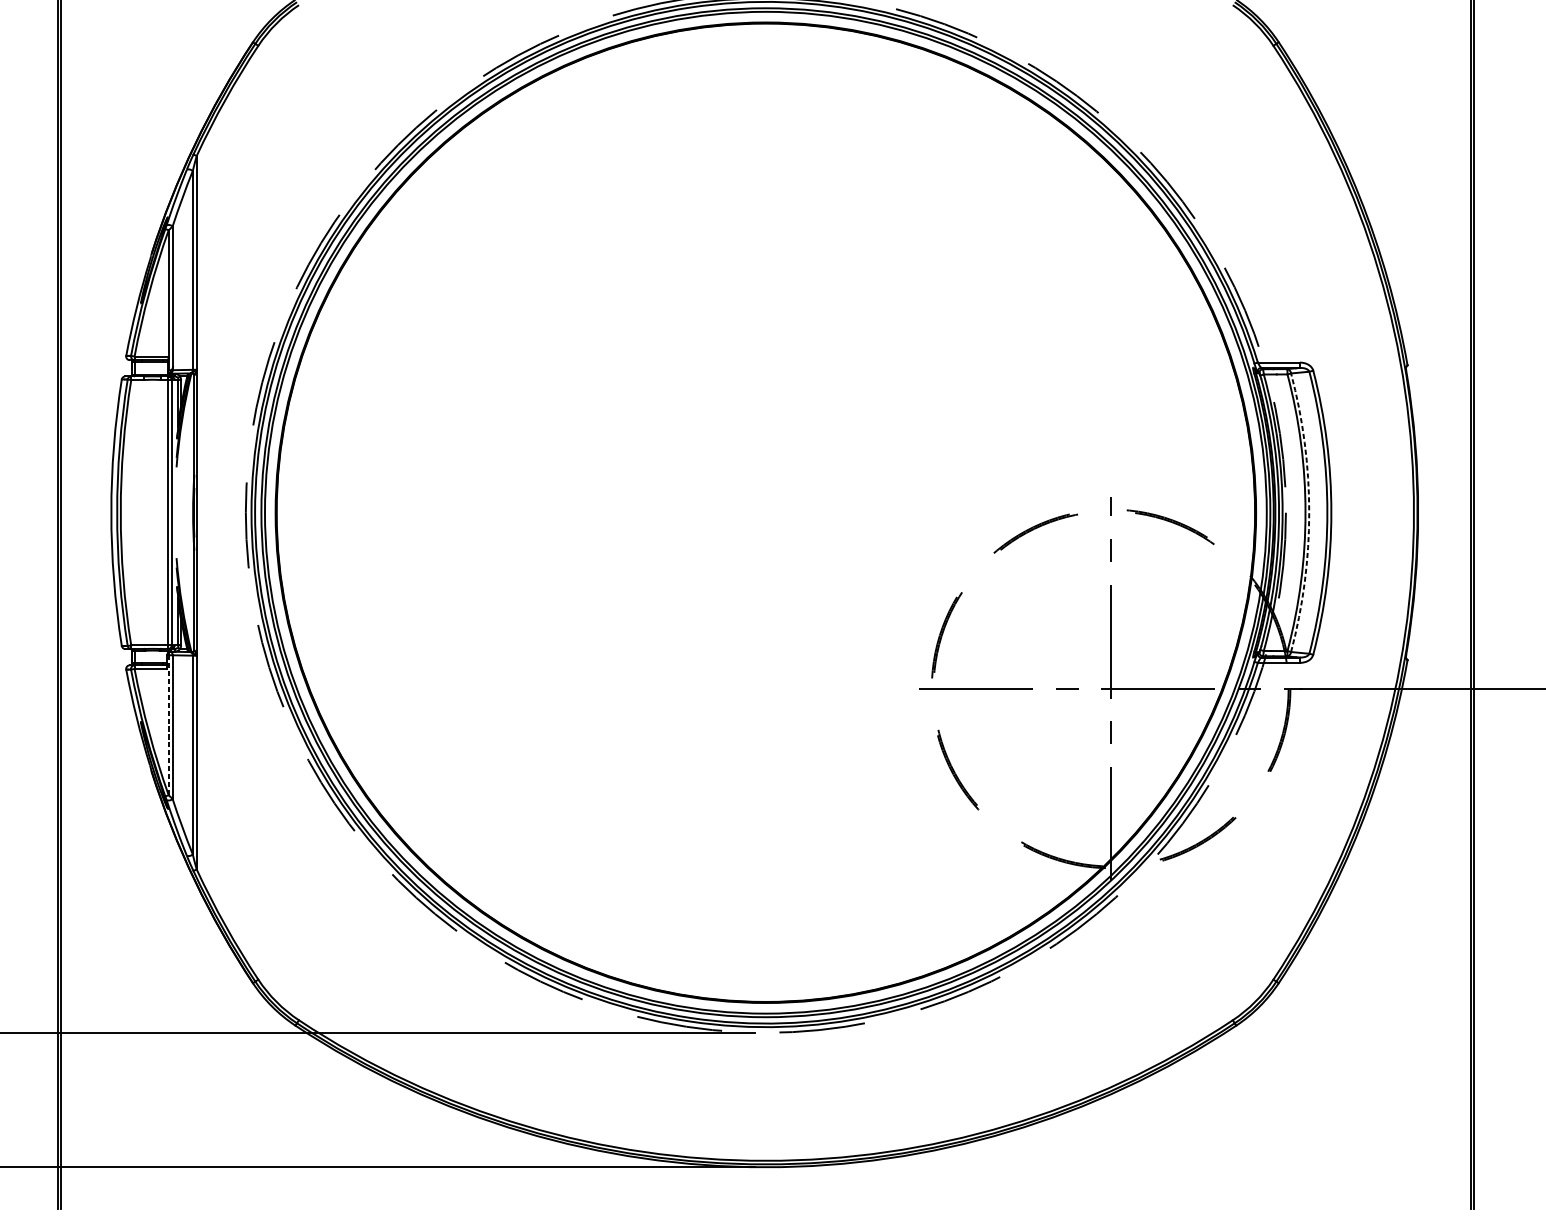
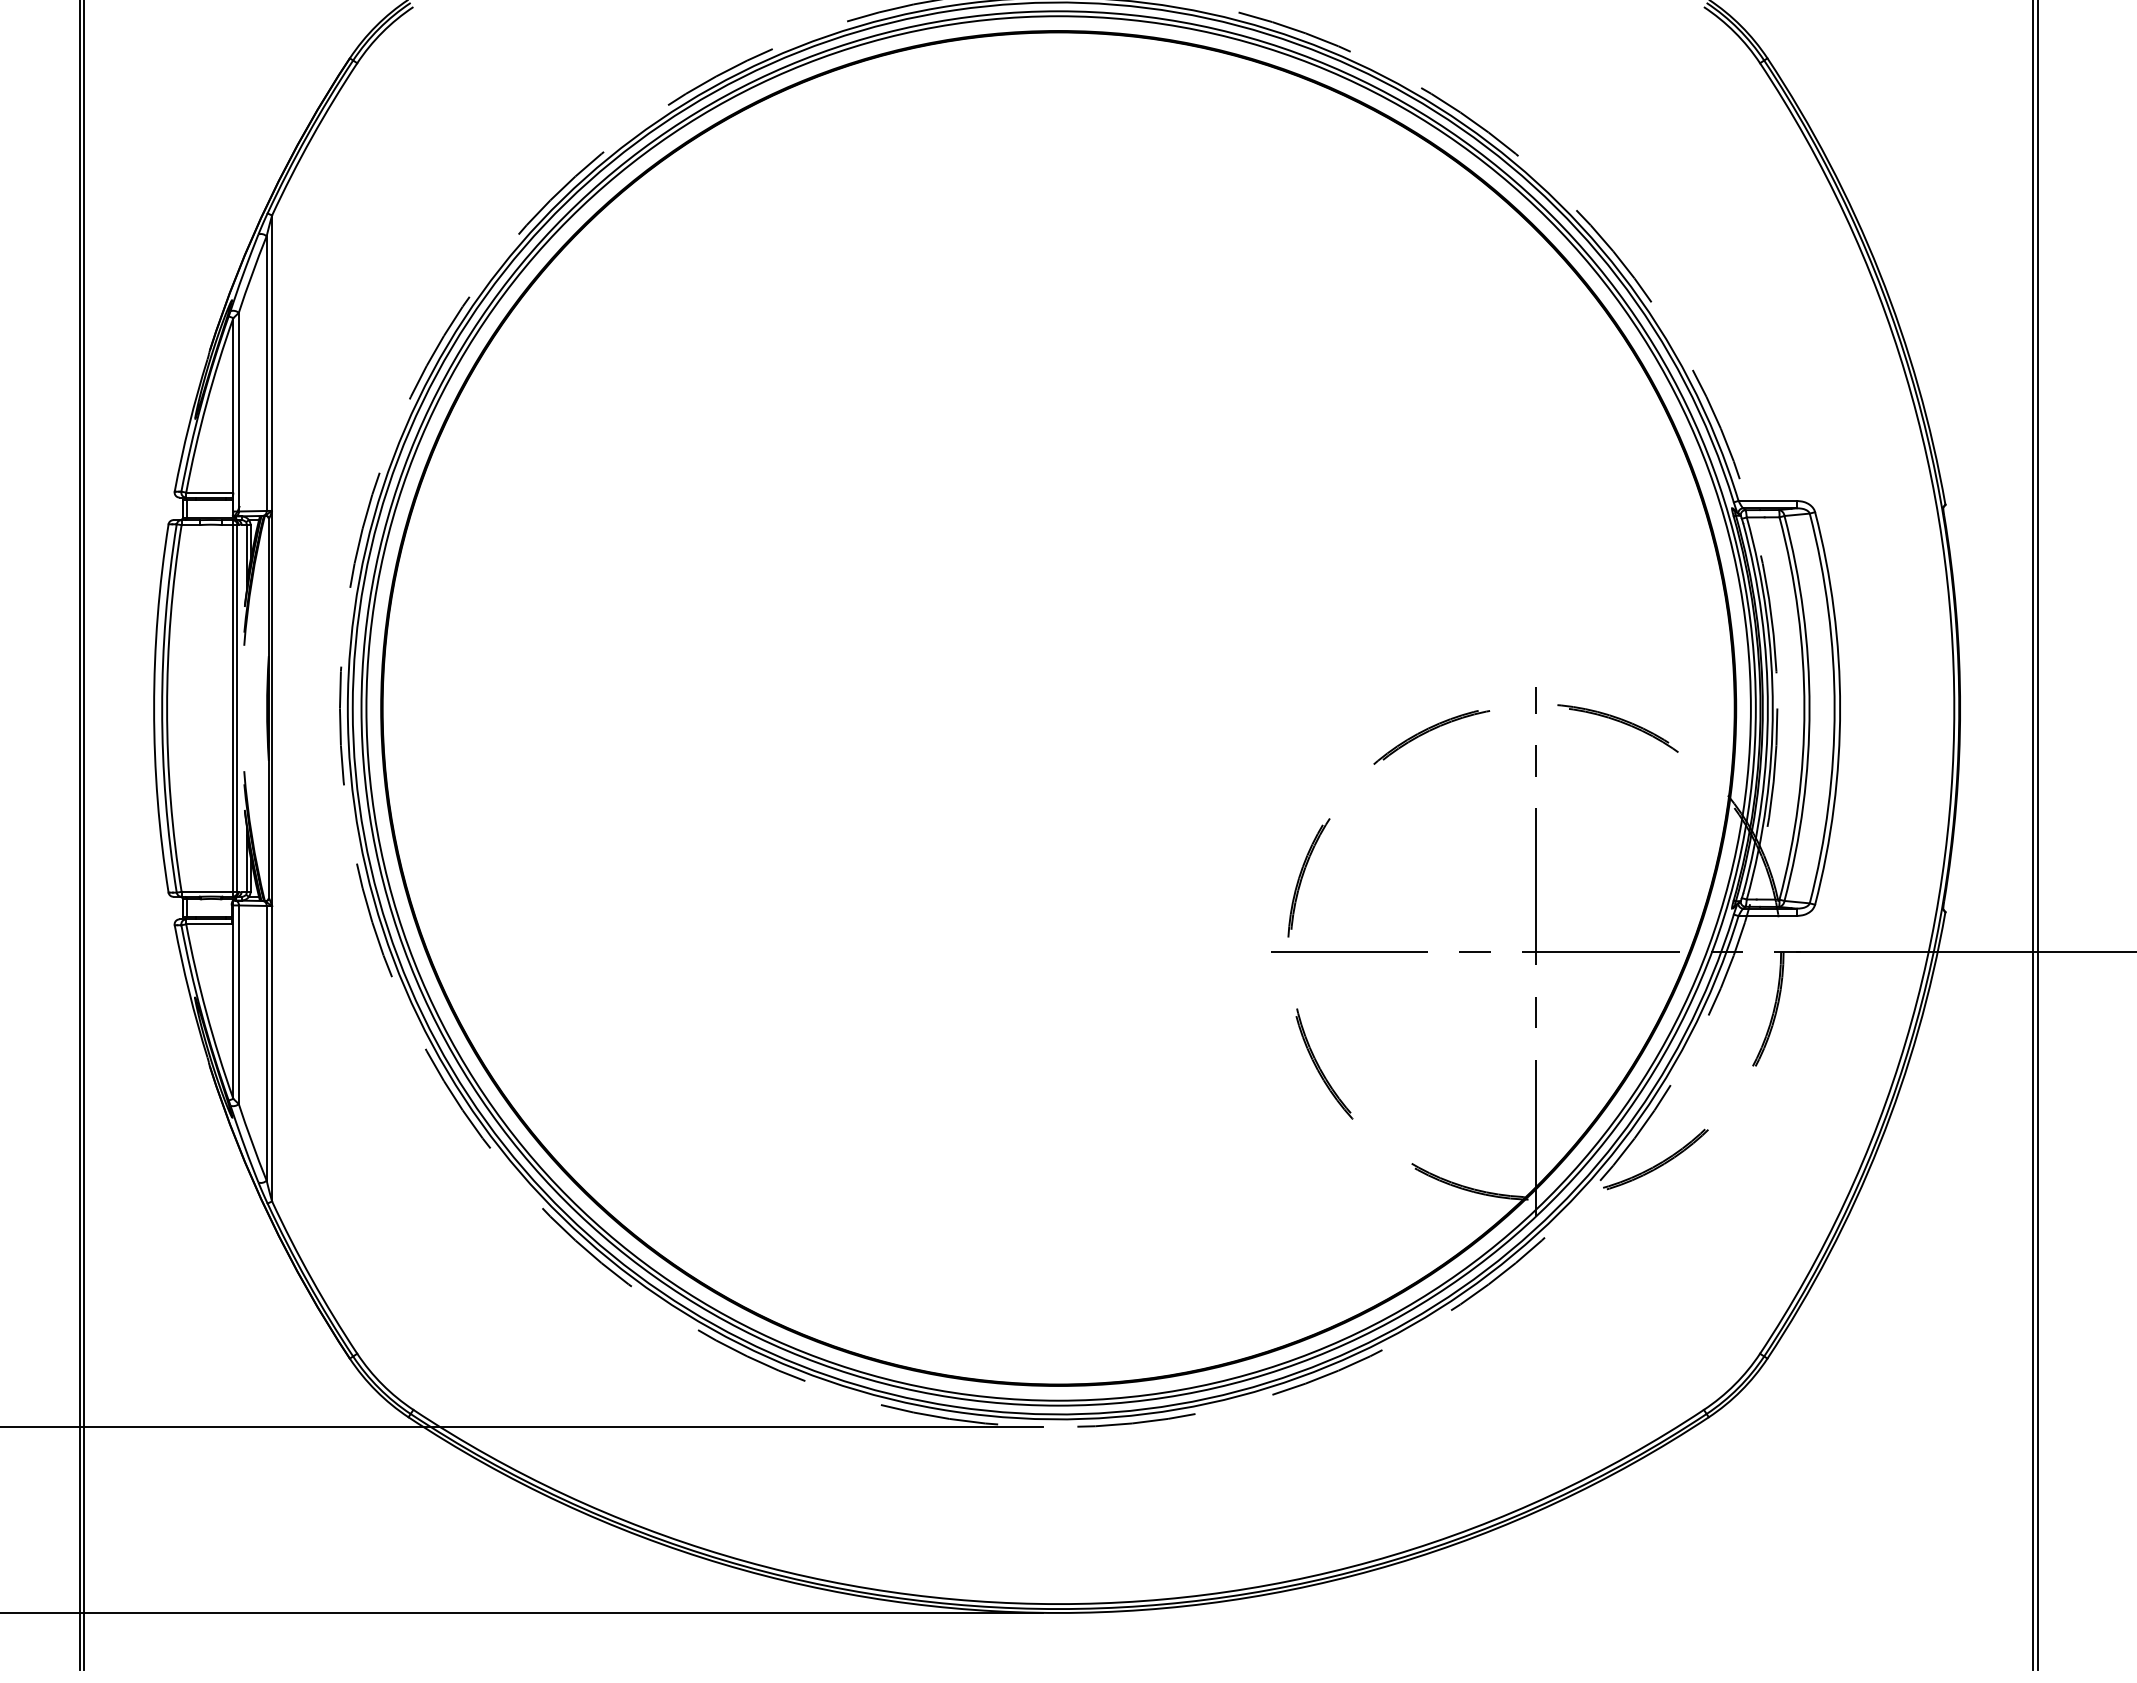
arc: (1309, 512) -> (1809, 708), dashed -> solid
line: (168, 725) -> (233, 1002), dashed -> solid

